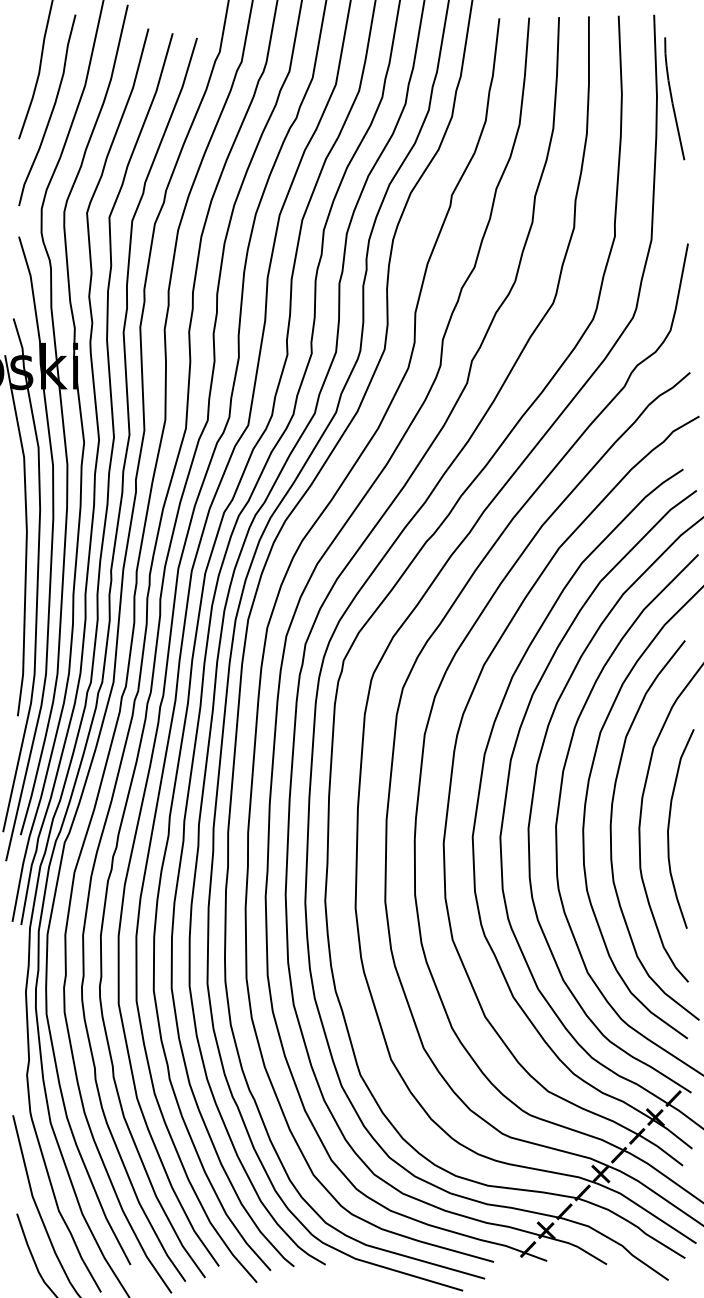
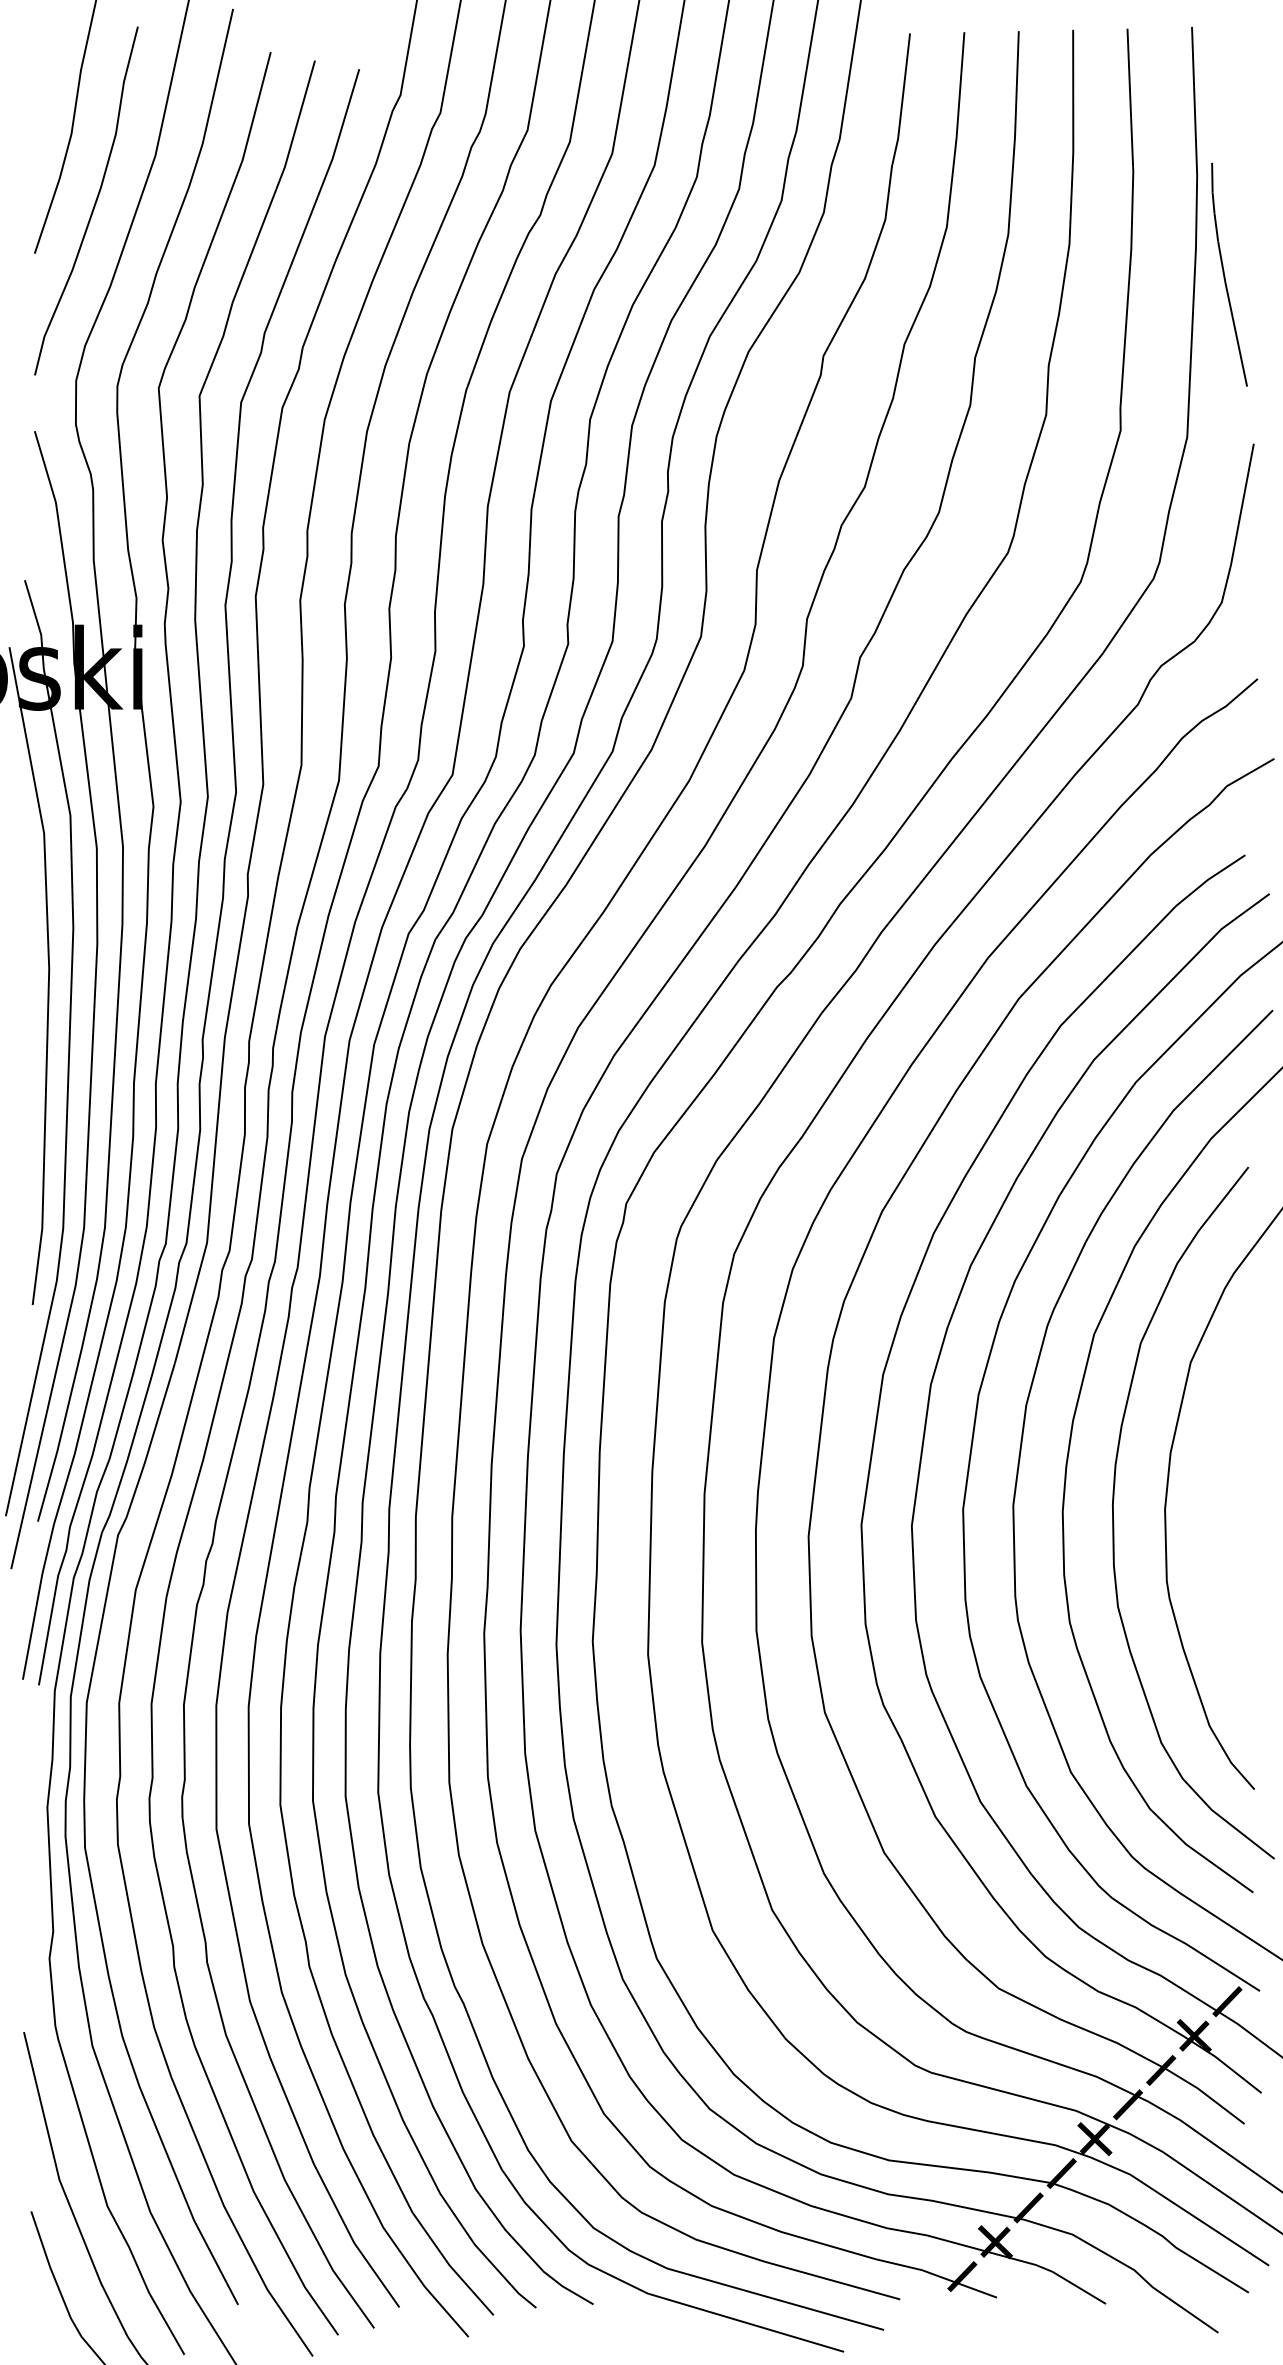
curve: (672, 98) -> (1225, 274), moved
curve: (669, 828) -> (1219, 1509), removed

